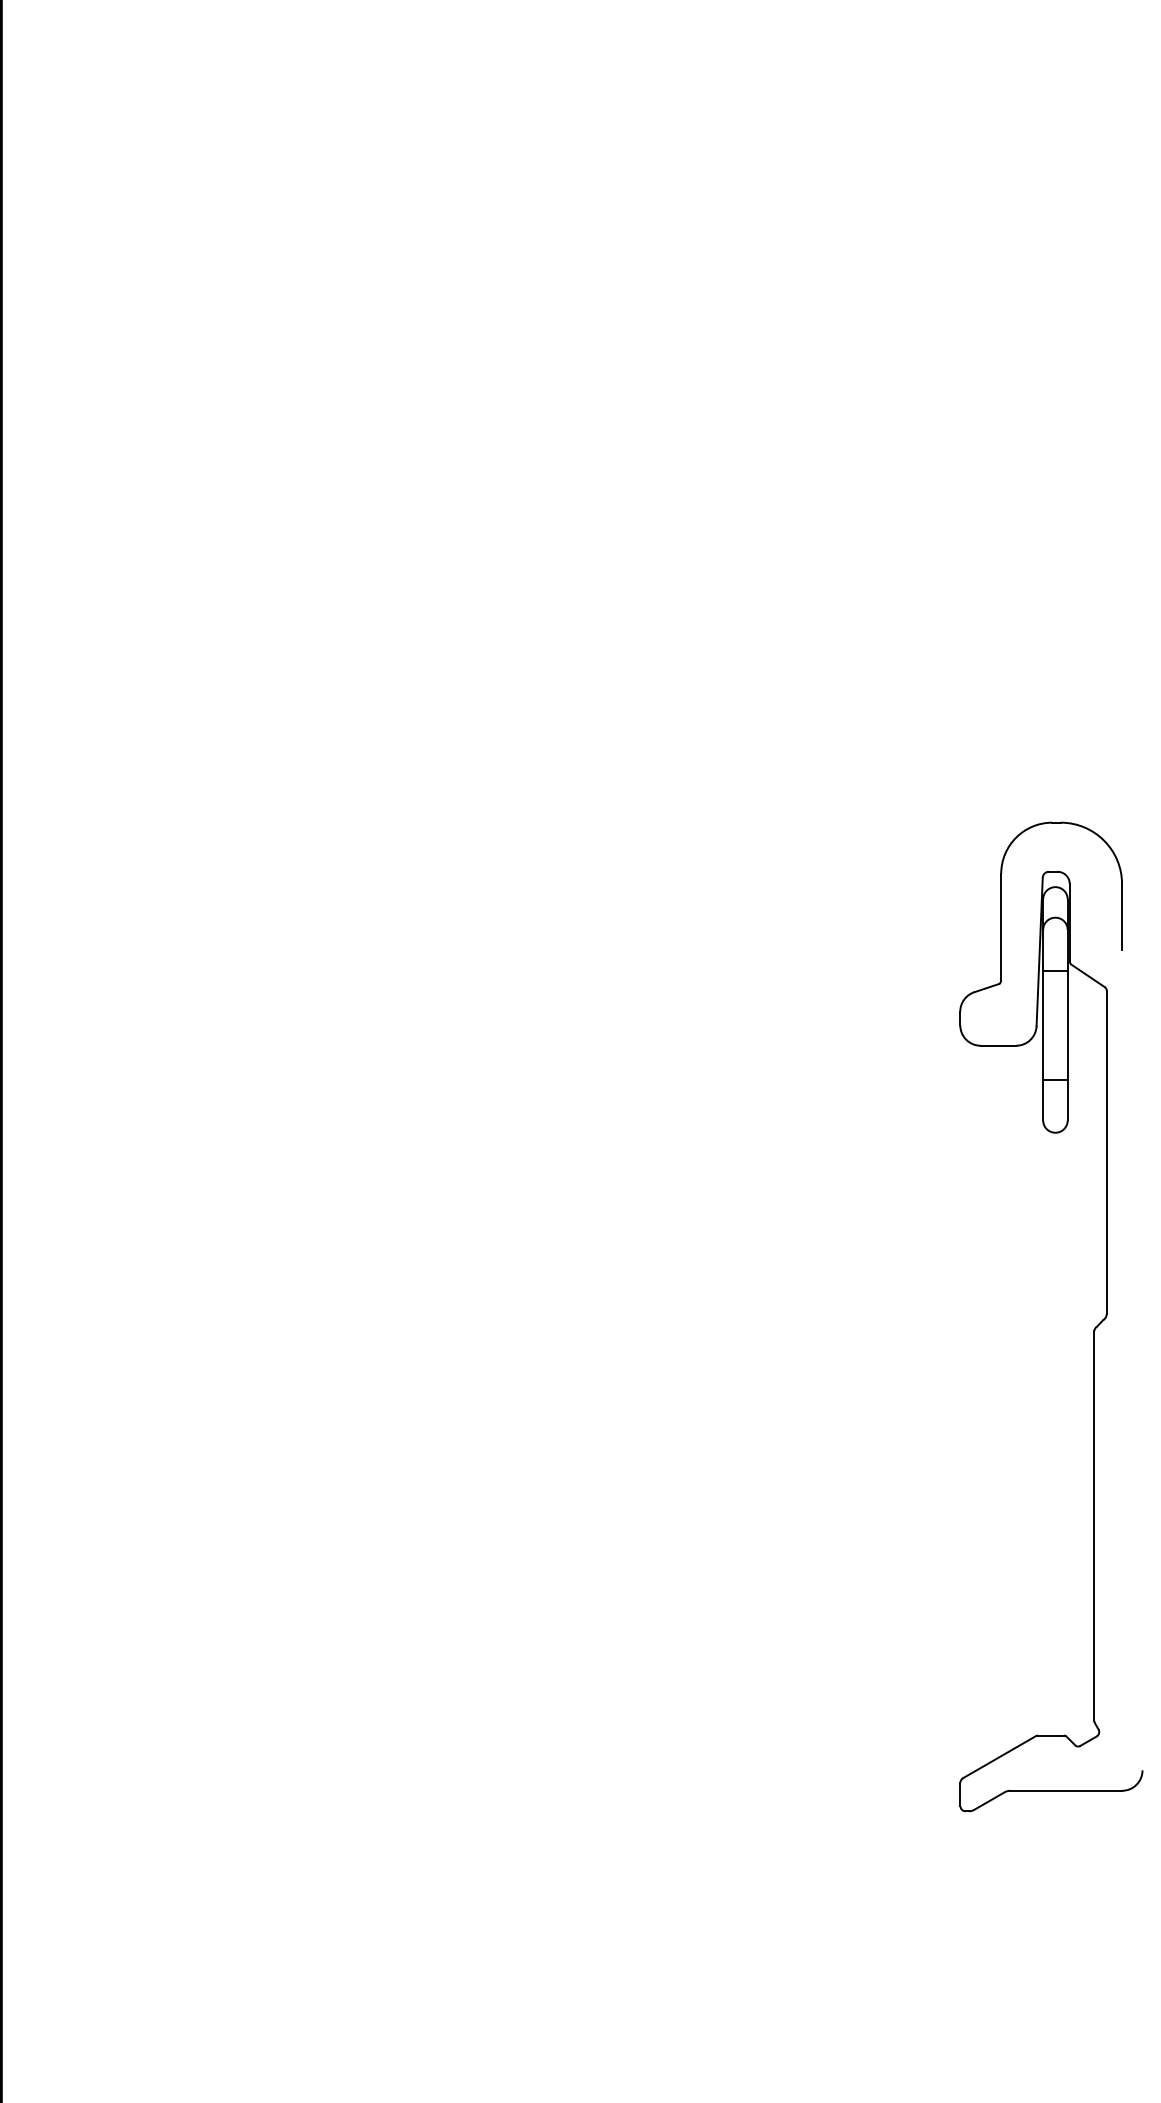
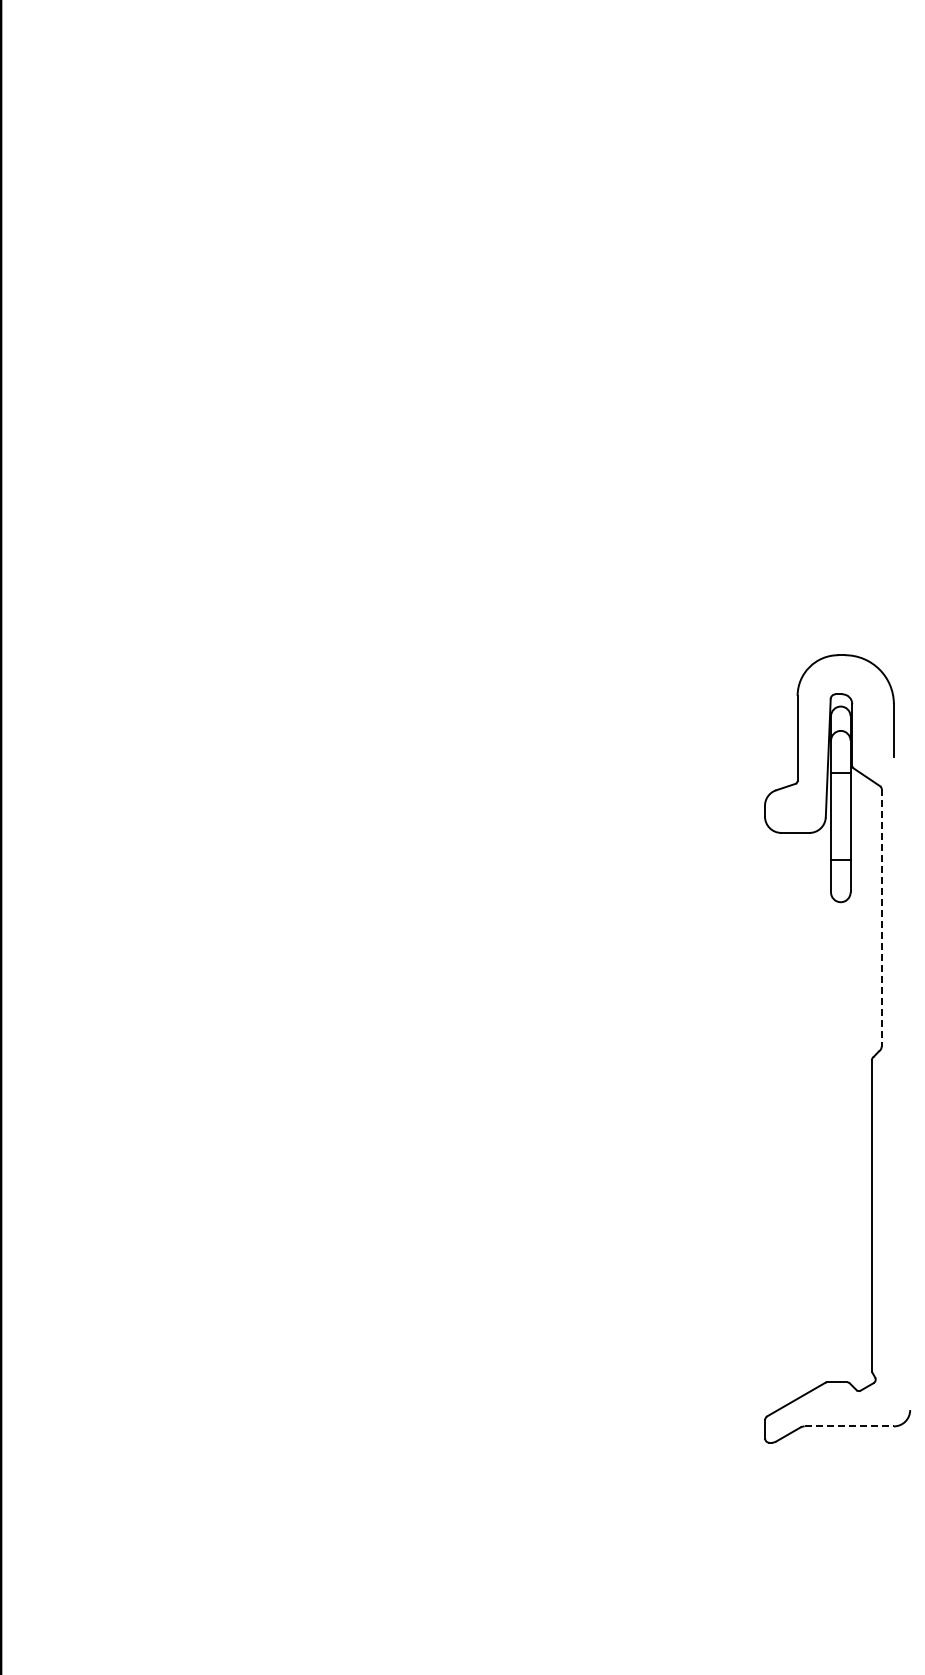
line: (1106, 1151) -> (881, 917), solid -> dashed
line: (1066, 1790) -> (849, 1426), solid -> dashed

